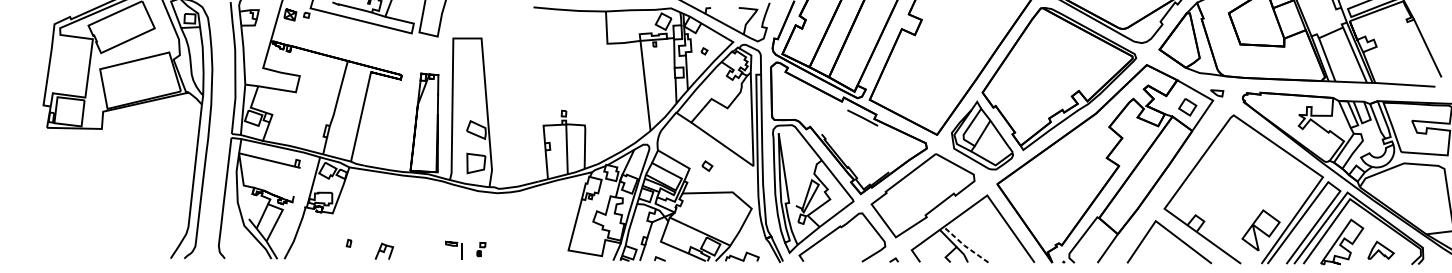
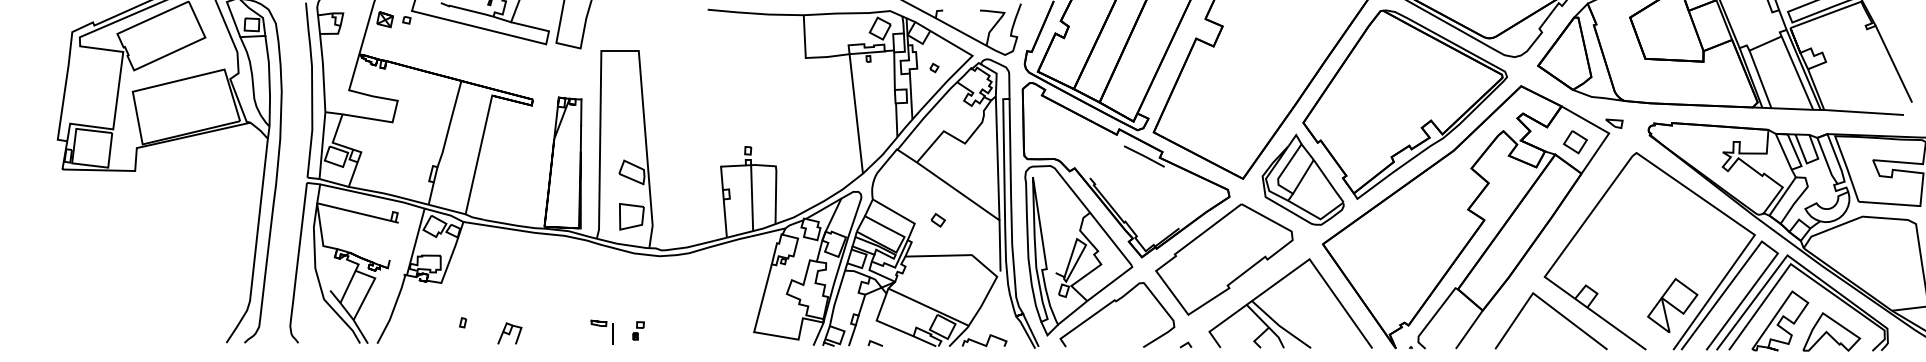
line: (753, 185) -> (999, 245), added
line: (964, 245) -> (1279, 325), dashed -> solid
part: (1380, 249) -> (1831, 331), size x1.67

